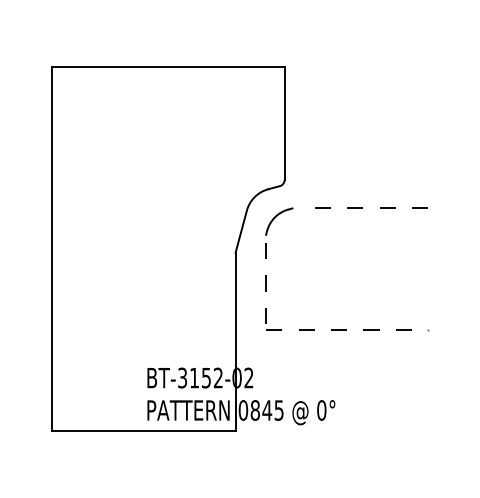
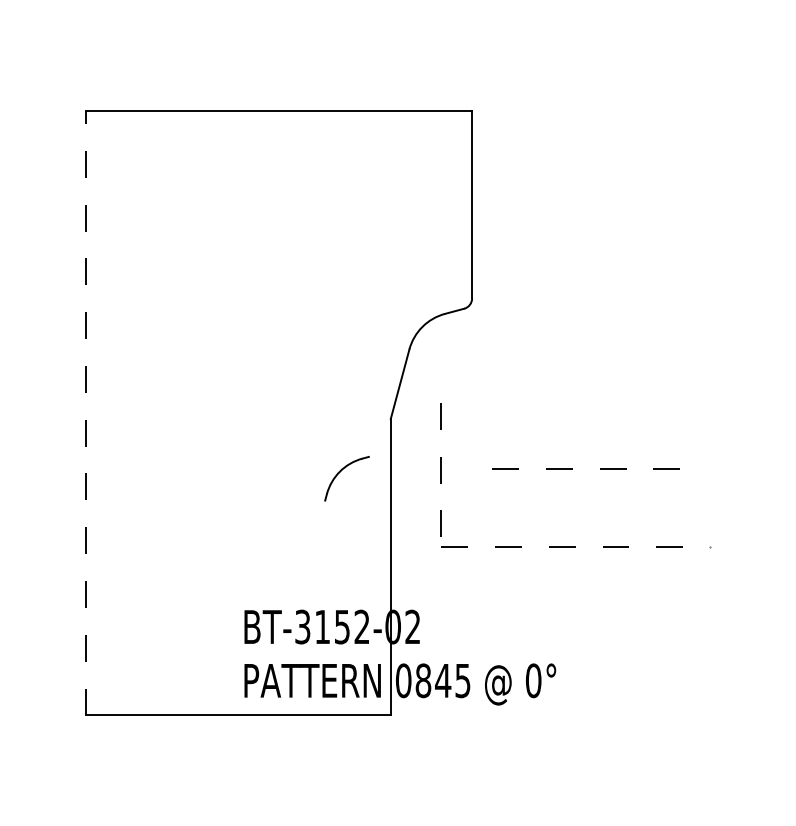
line: (362, 207) -> (571, 466), moved
part: (279, 221) -> (347, 478), moved
line: (51, 248) -> (85, 412), solid -> dashed

